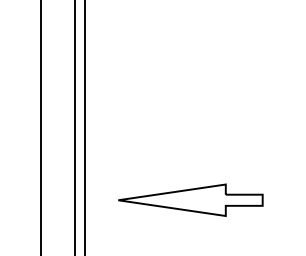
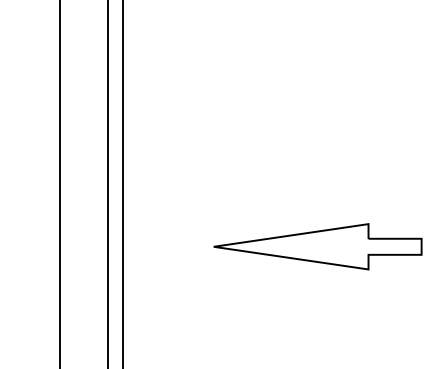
part: (190, 199) -> (317, 245), moved

